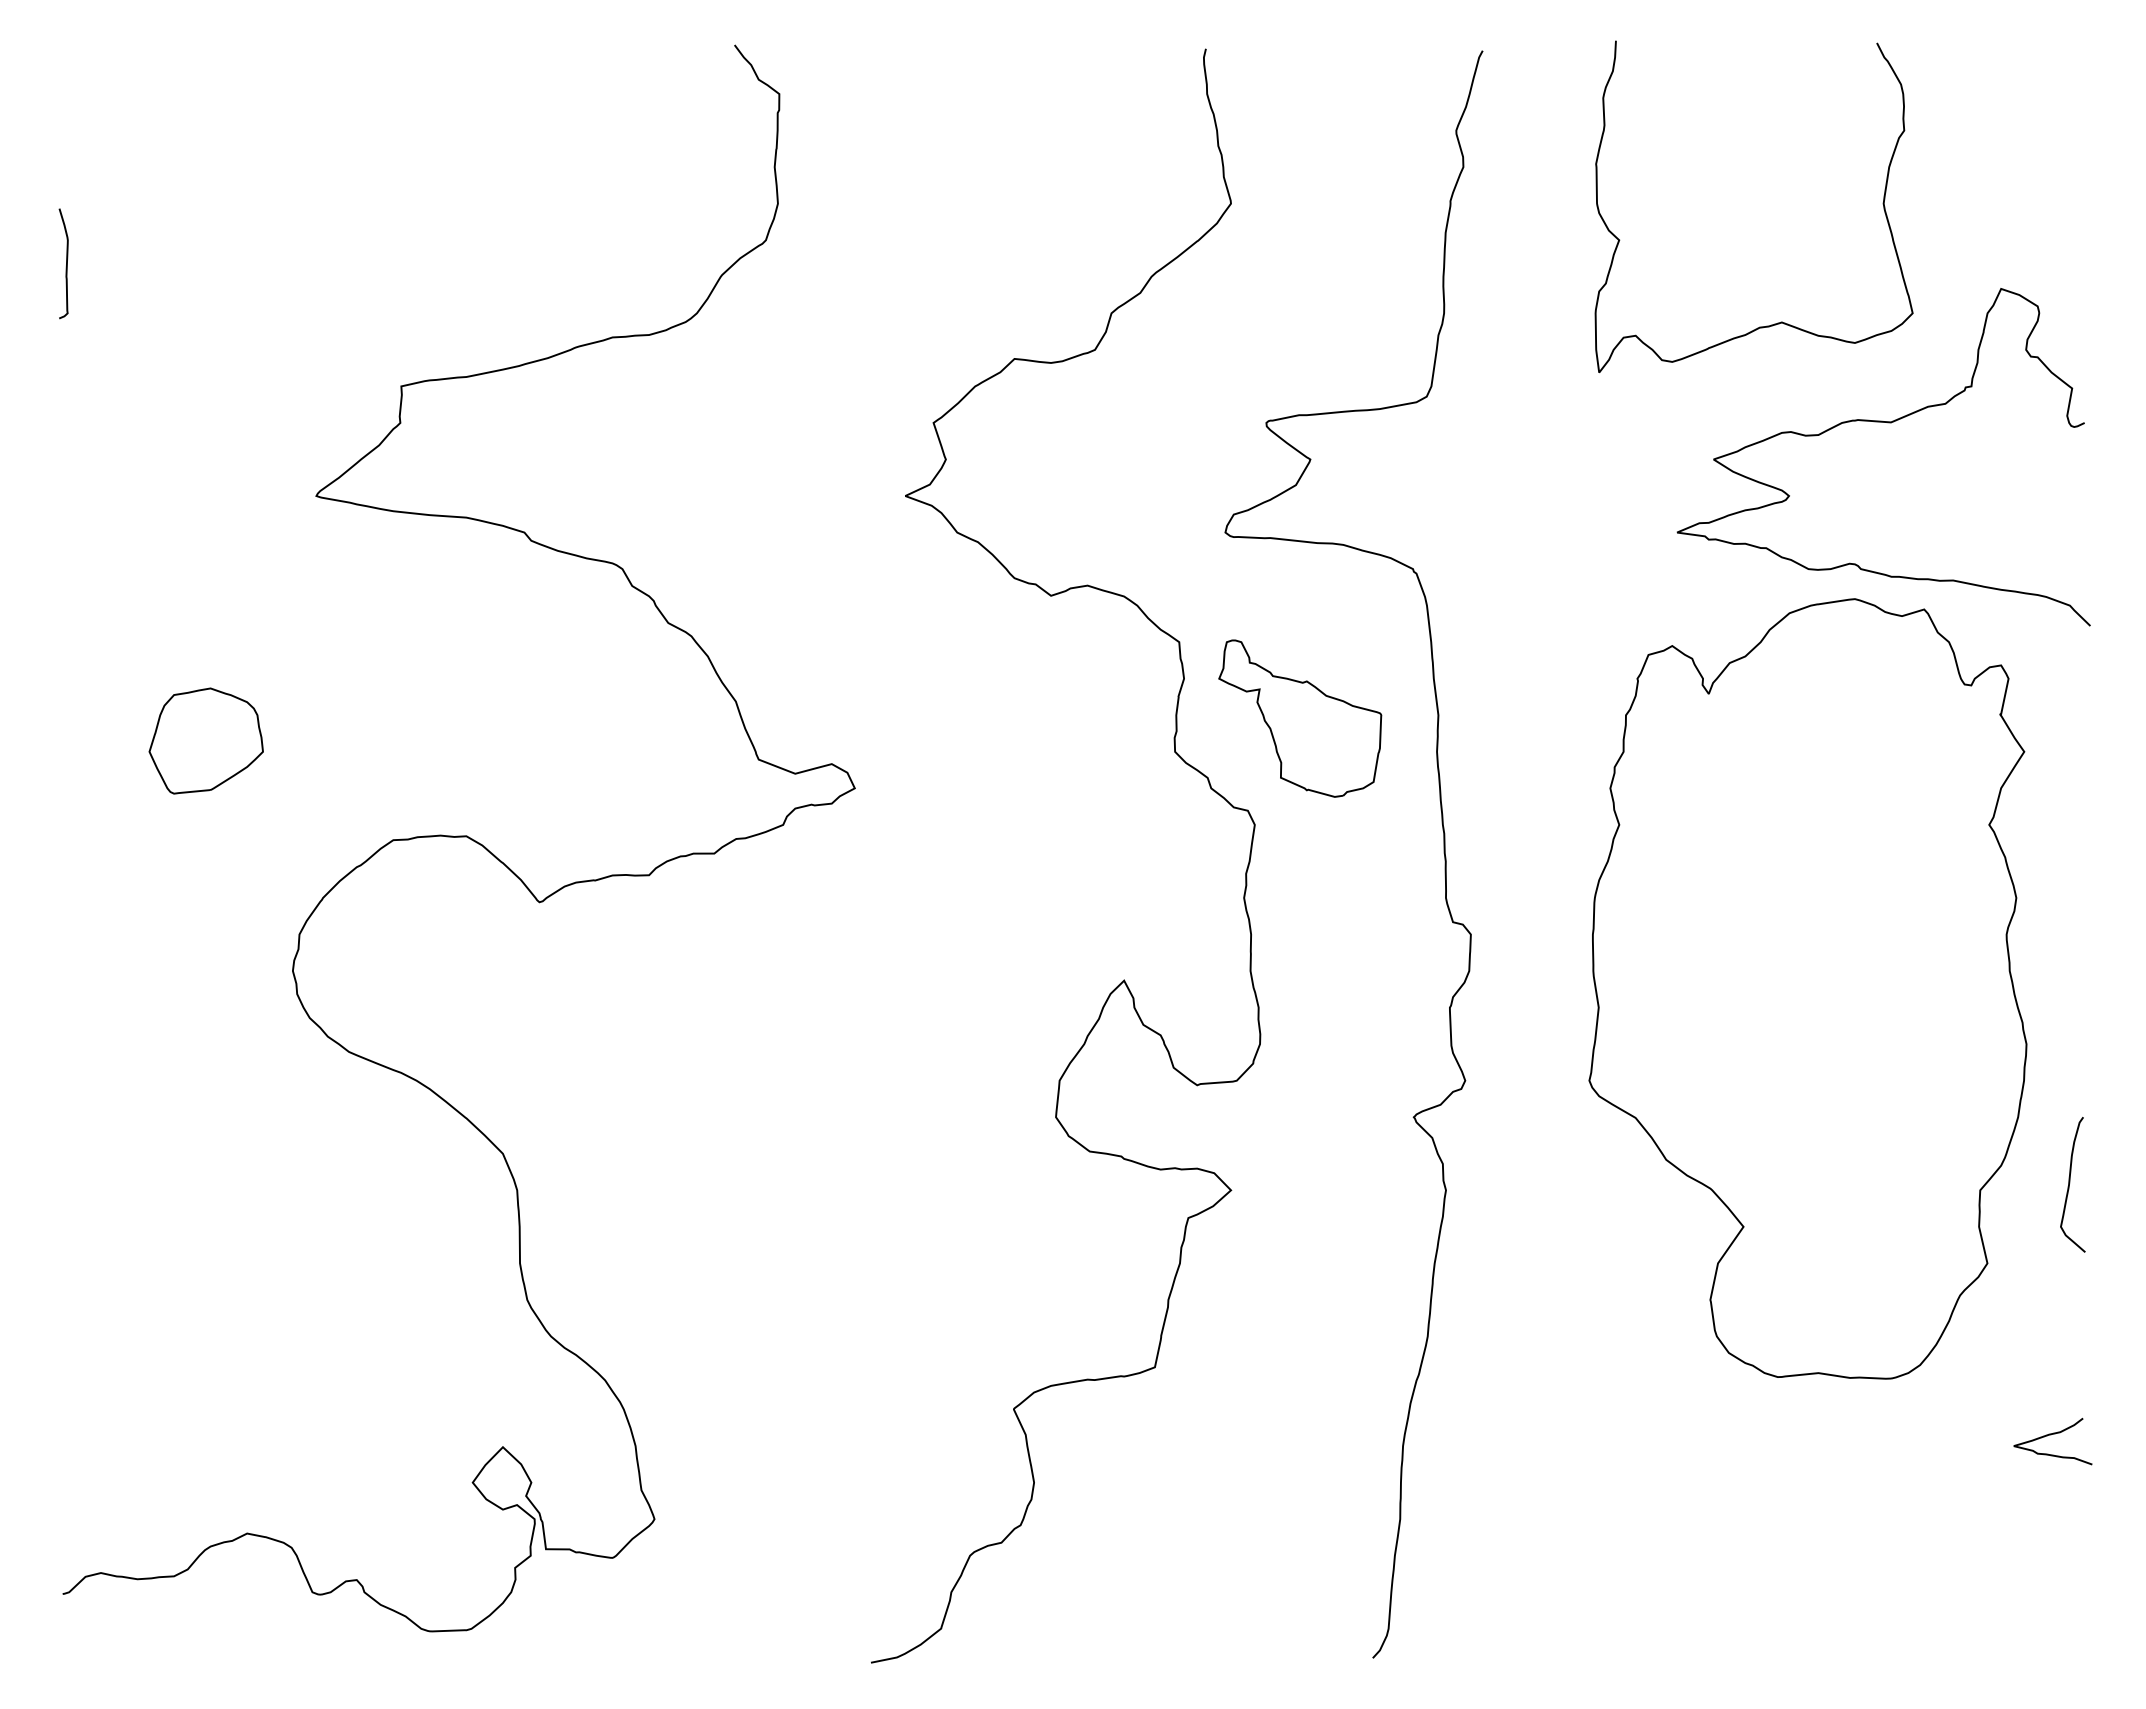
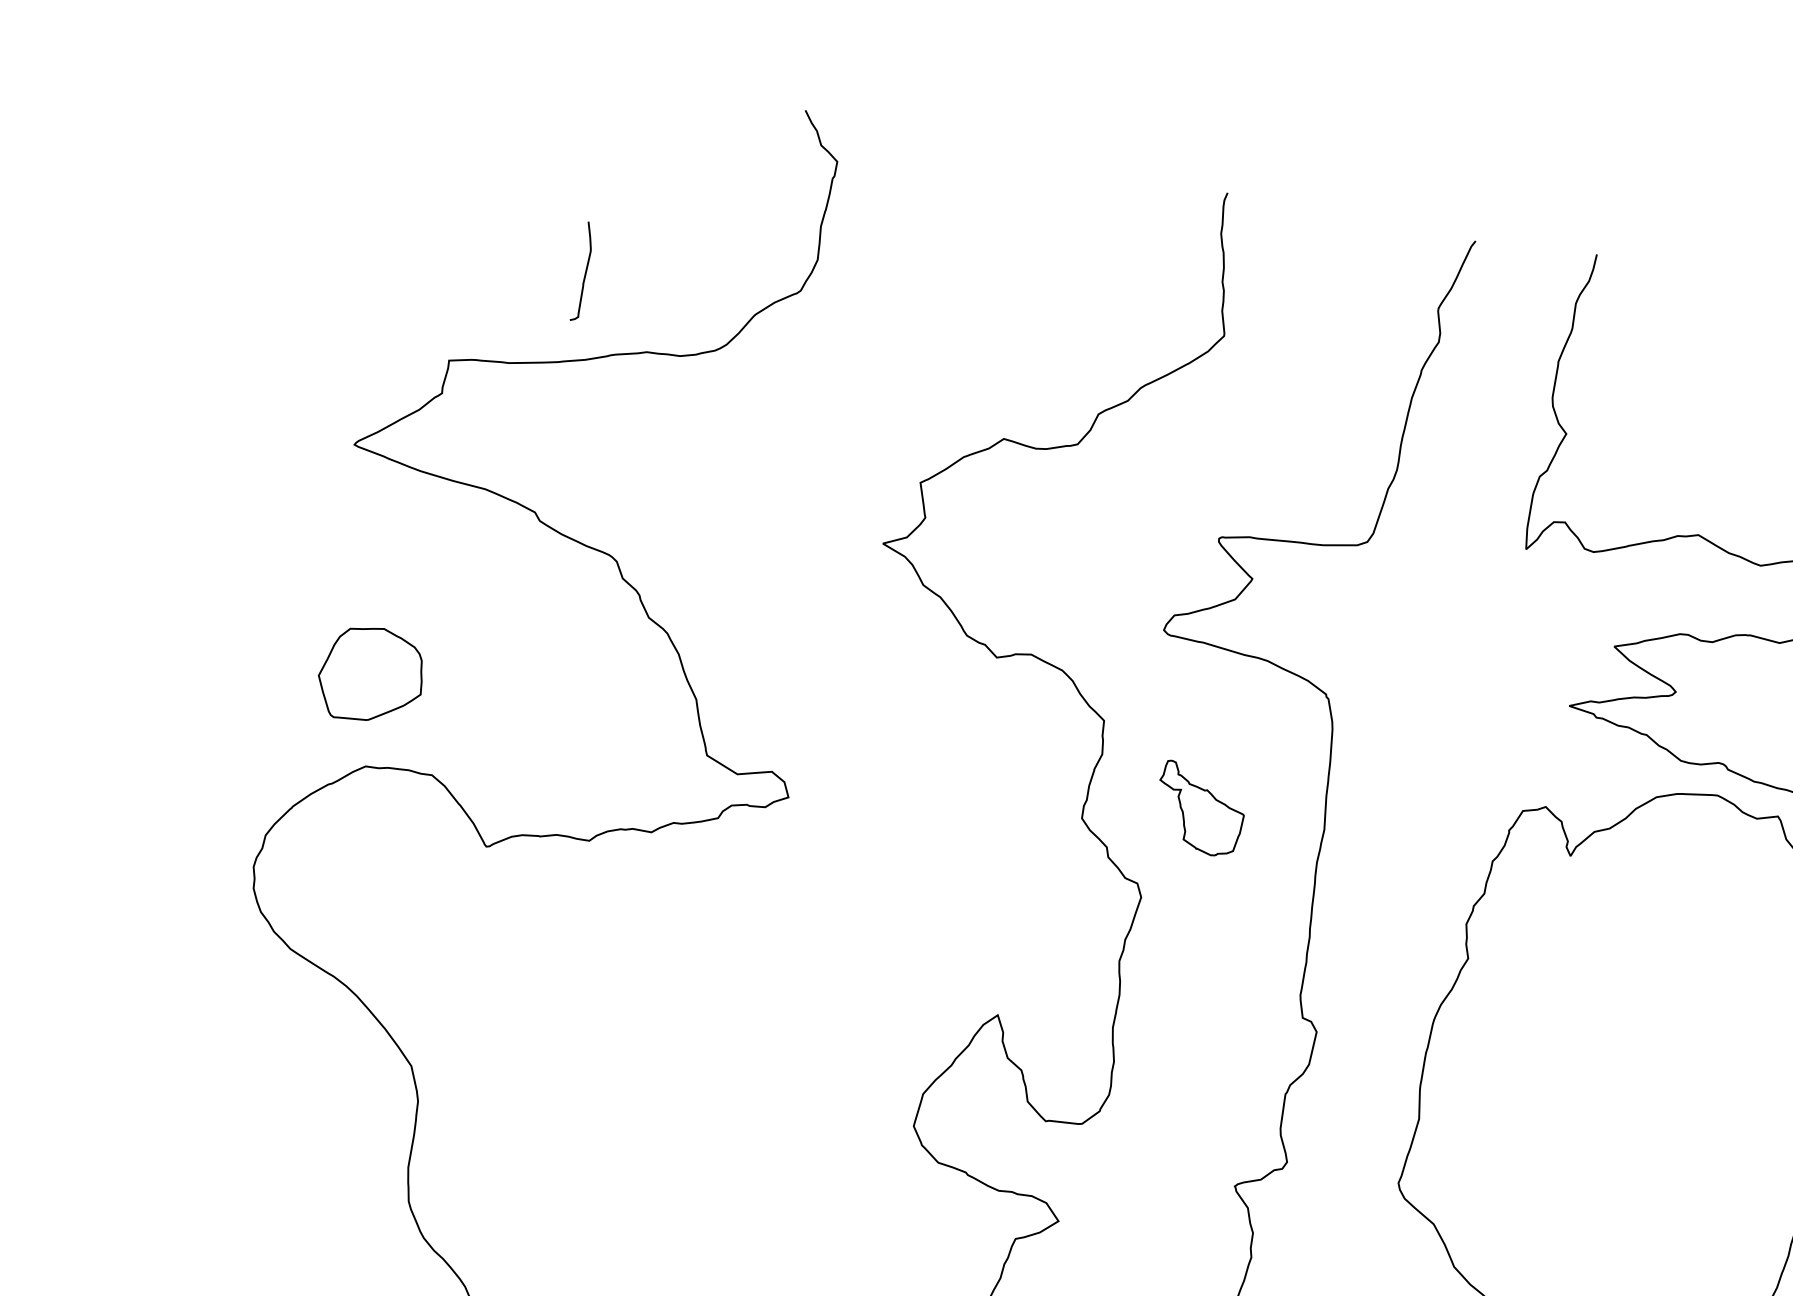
curve: (66, 263) -> (585, 272), moved
part: (1300, 718) -> (1200, 809), size x0.6
part: (205, 740) -> (370, 674), moved

